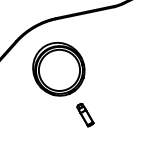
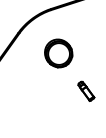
part: (58, 68) -> (58, 52), size x0.6

